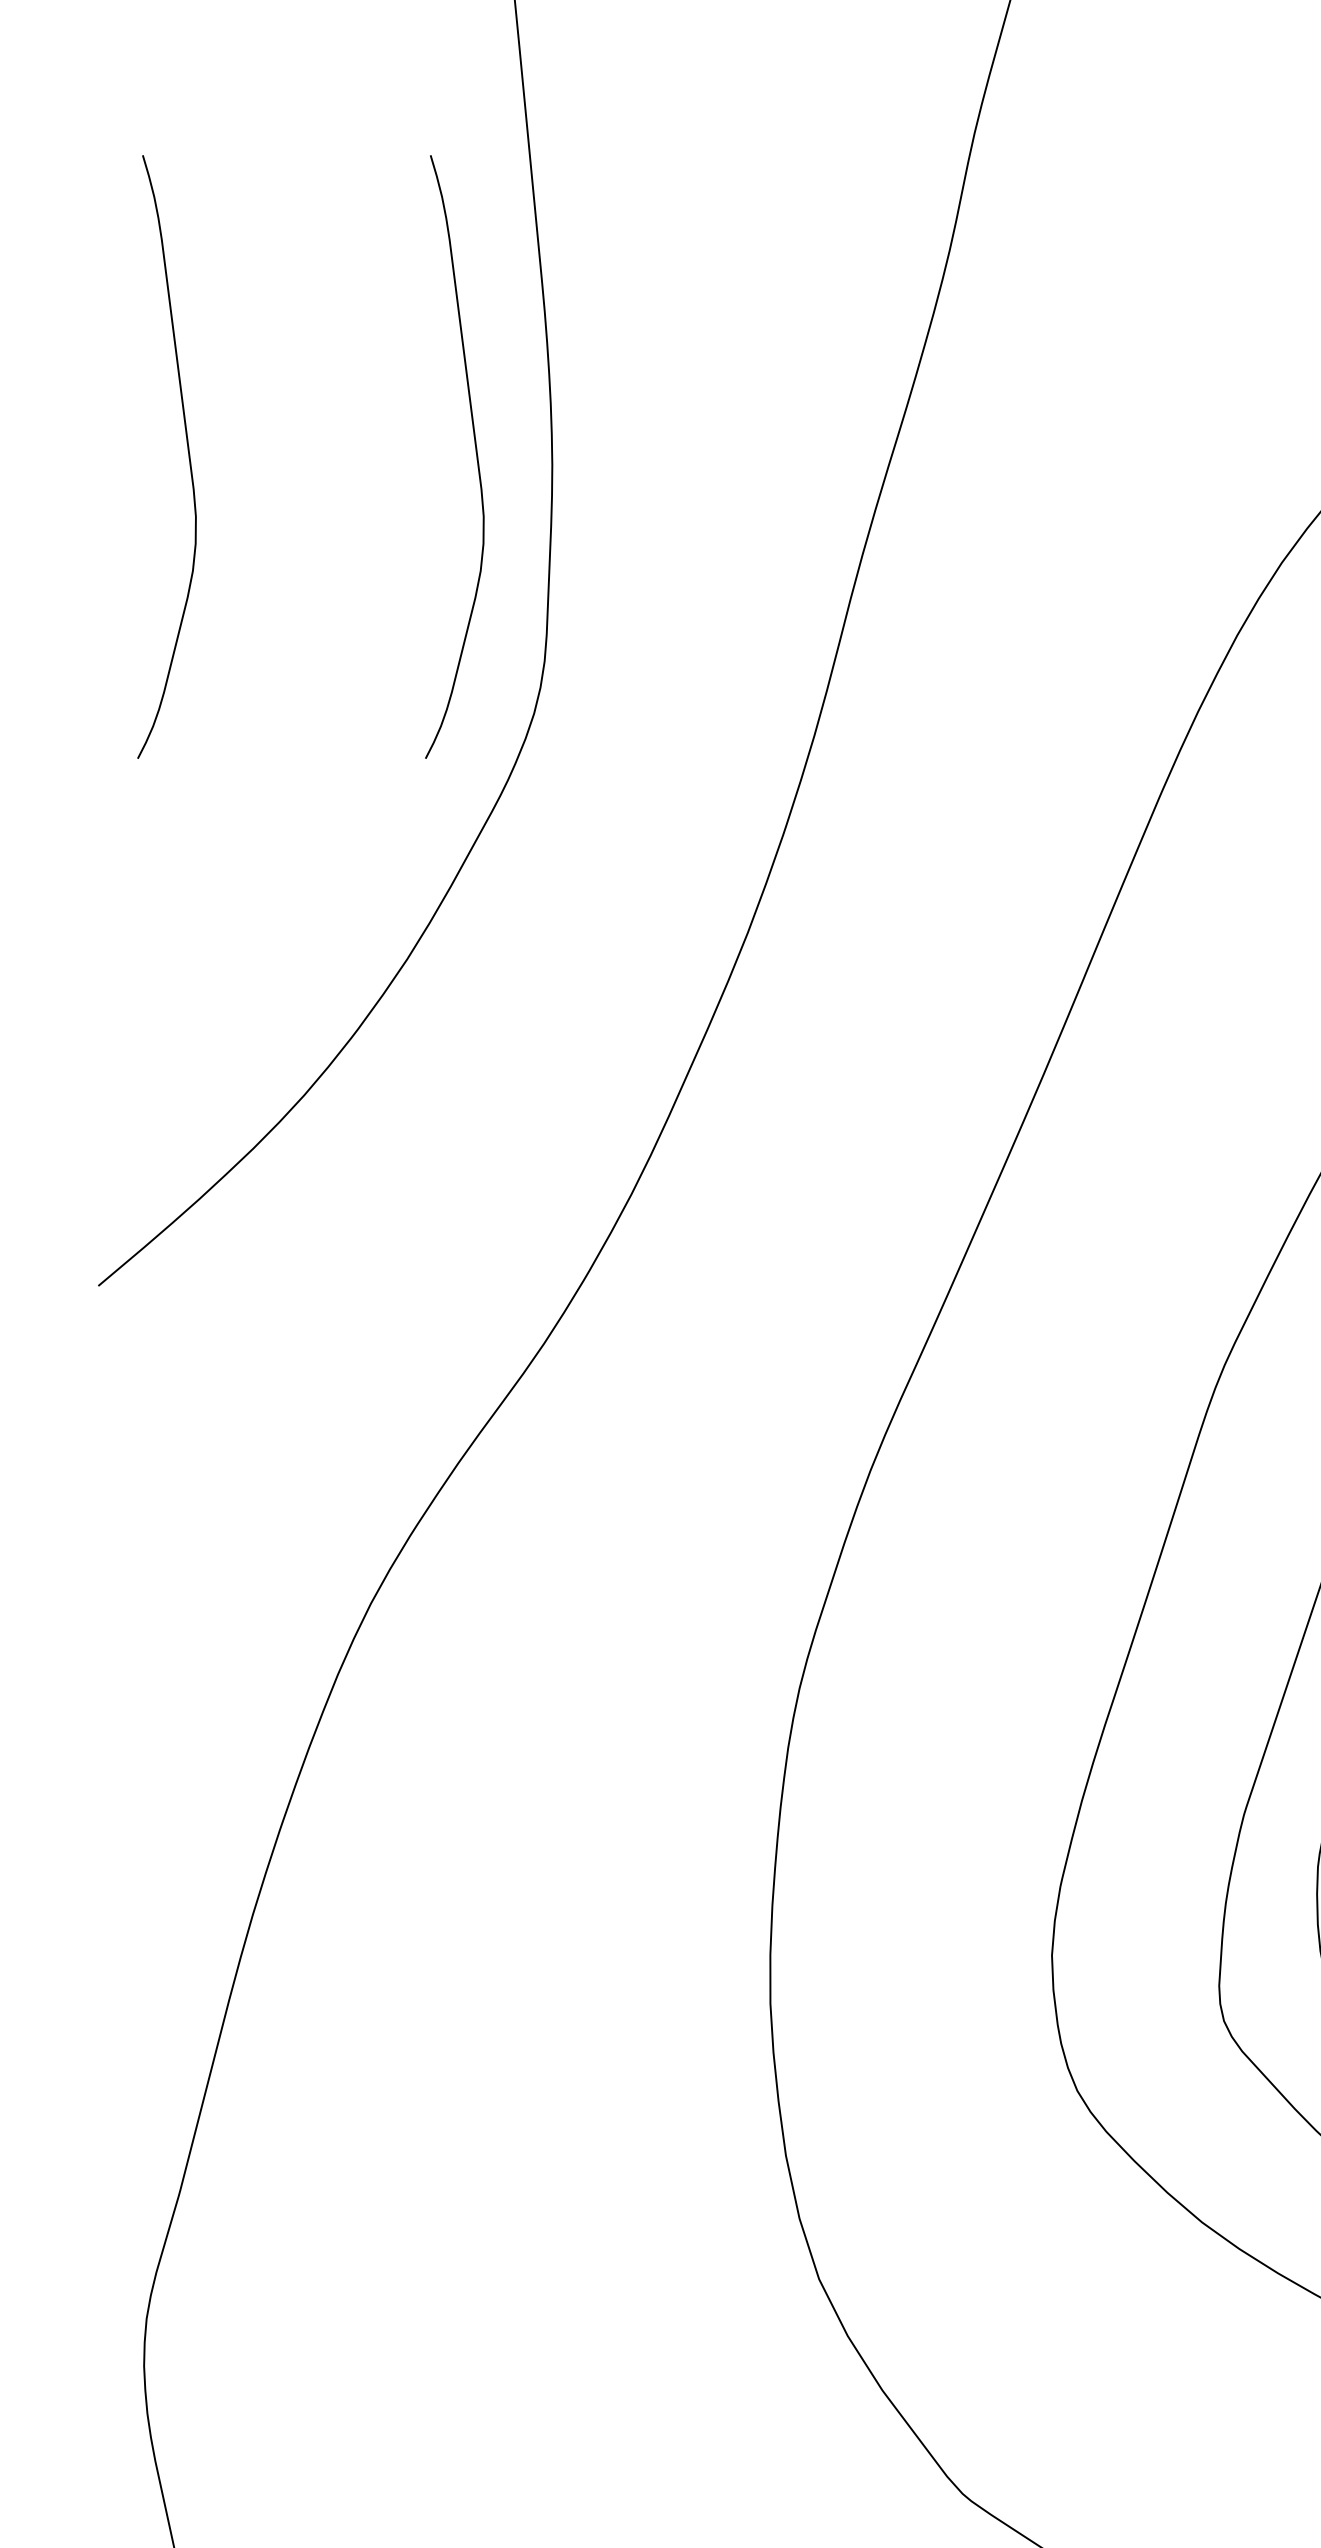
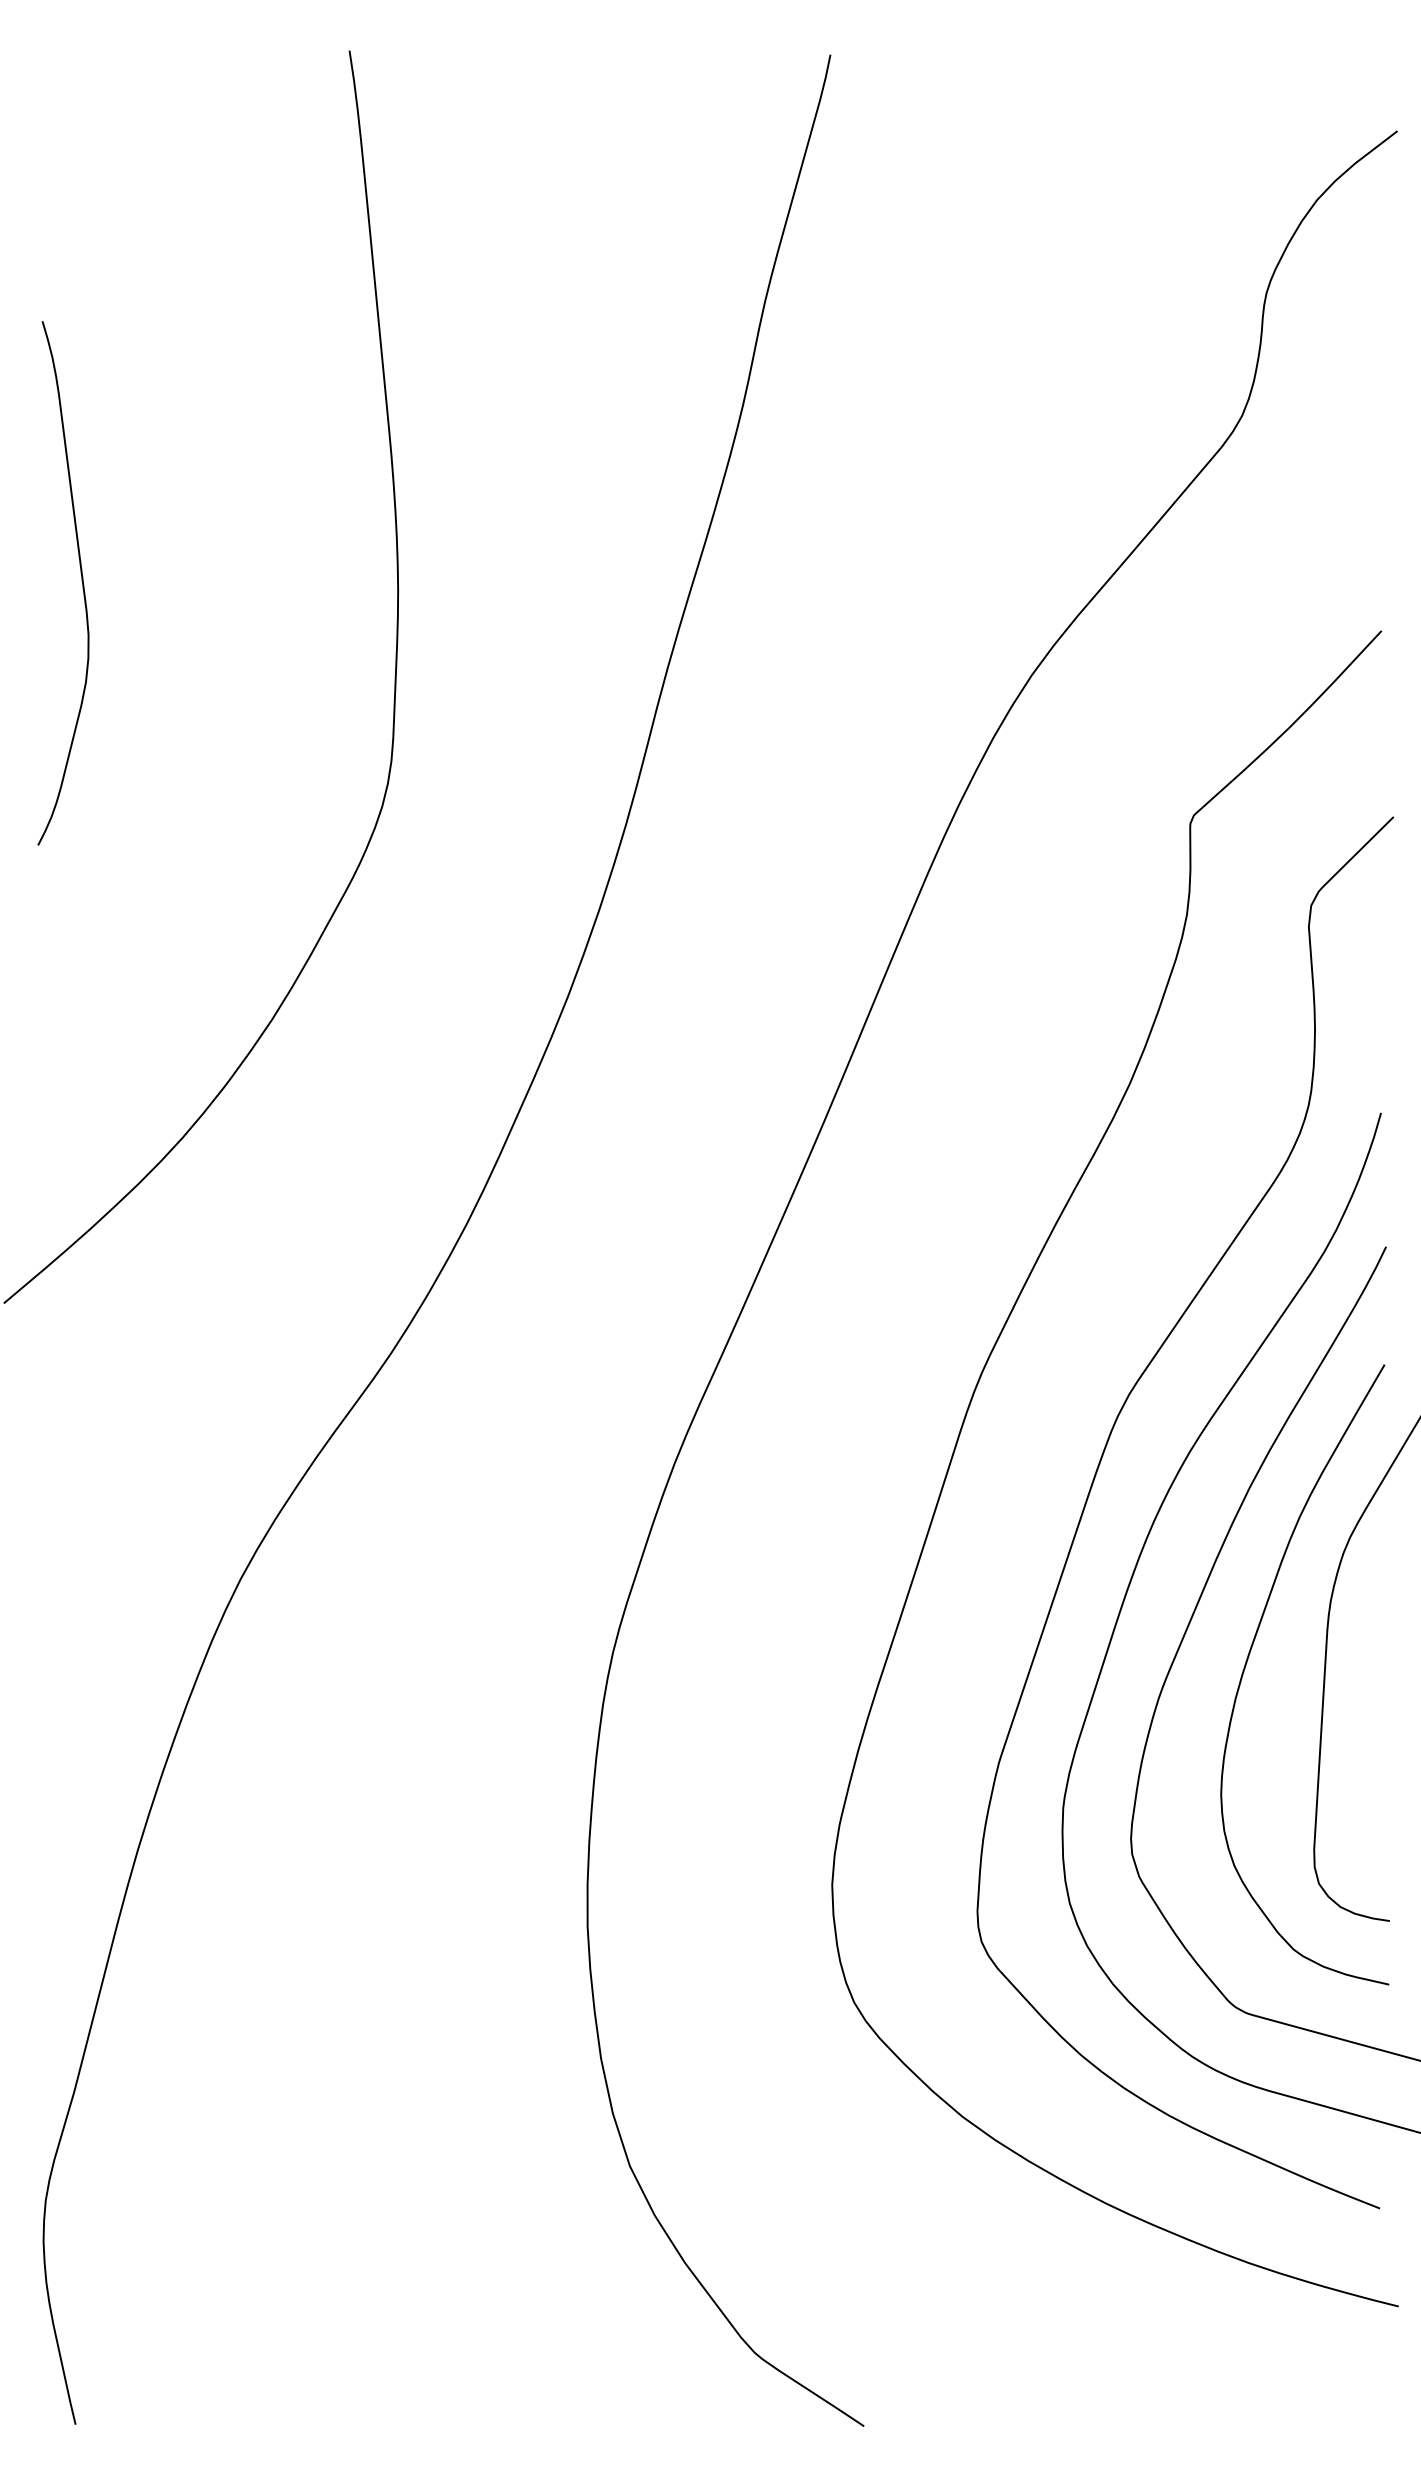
curve: (475, 454) -> (331, 581), removed

